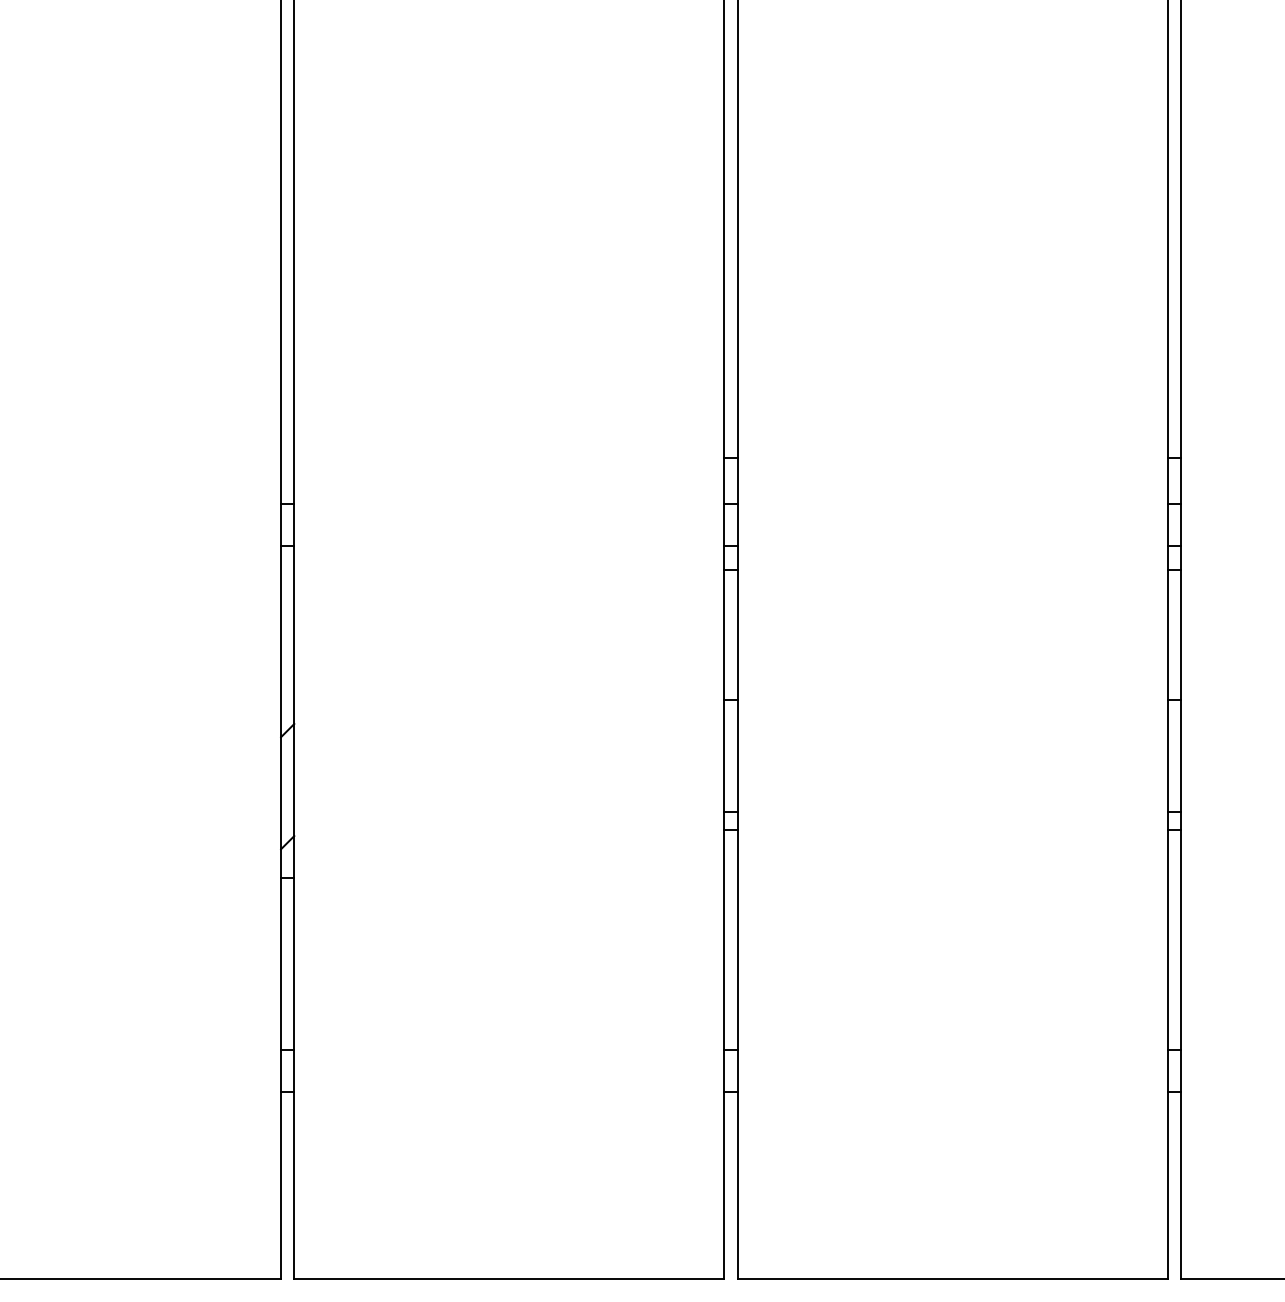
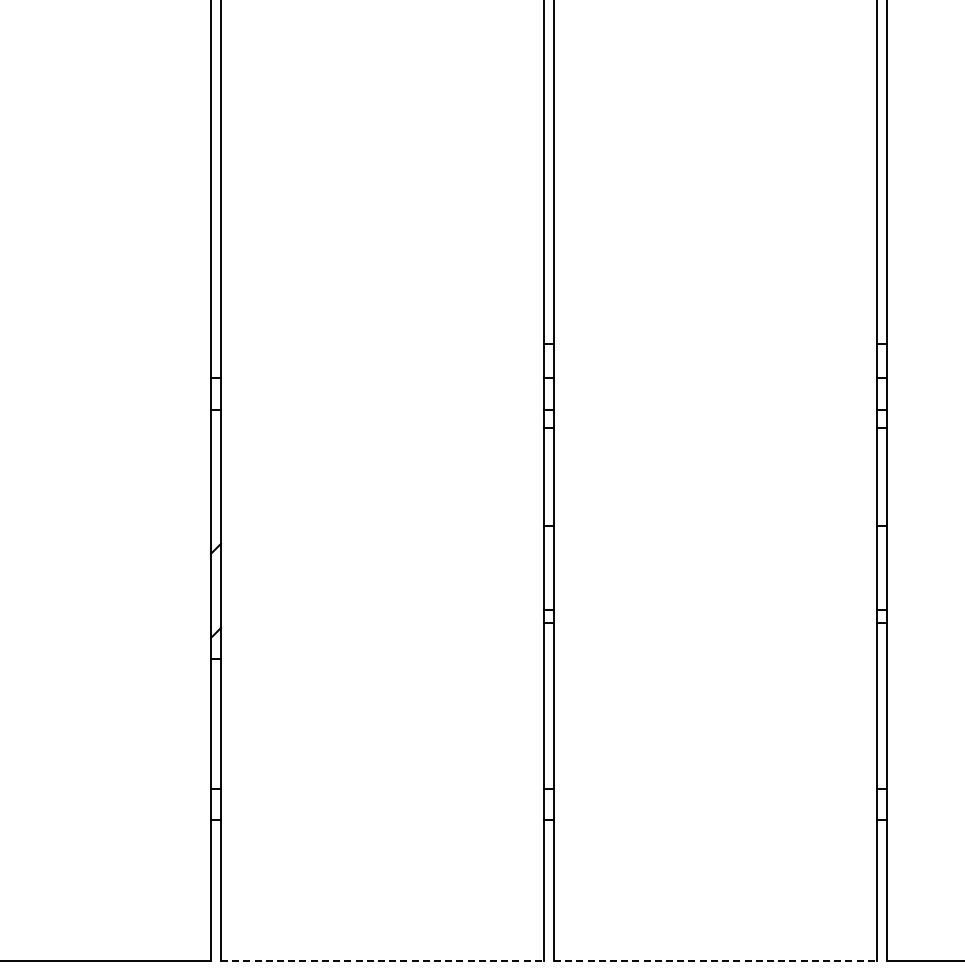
line: (509, 1278) -> (382, 960), solid -> dashed
line: (952, 1278) -> (715, 960), solid -> dashed

